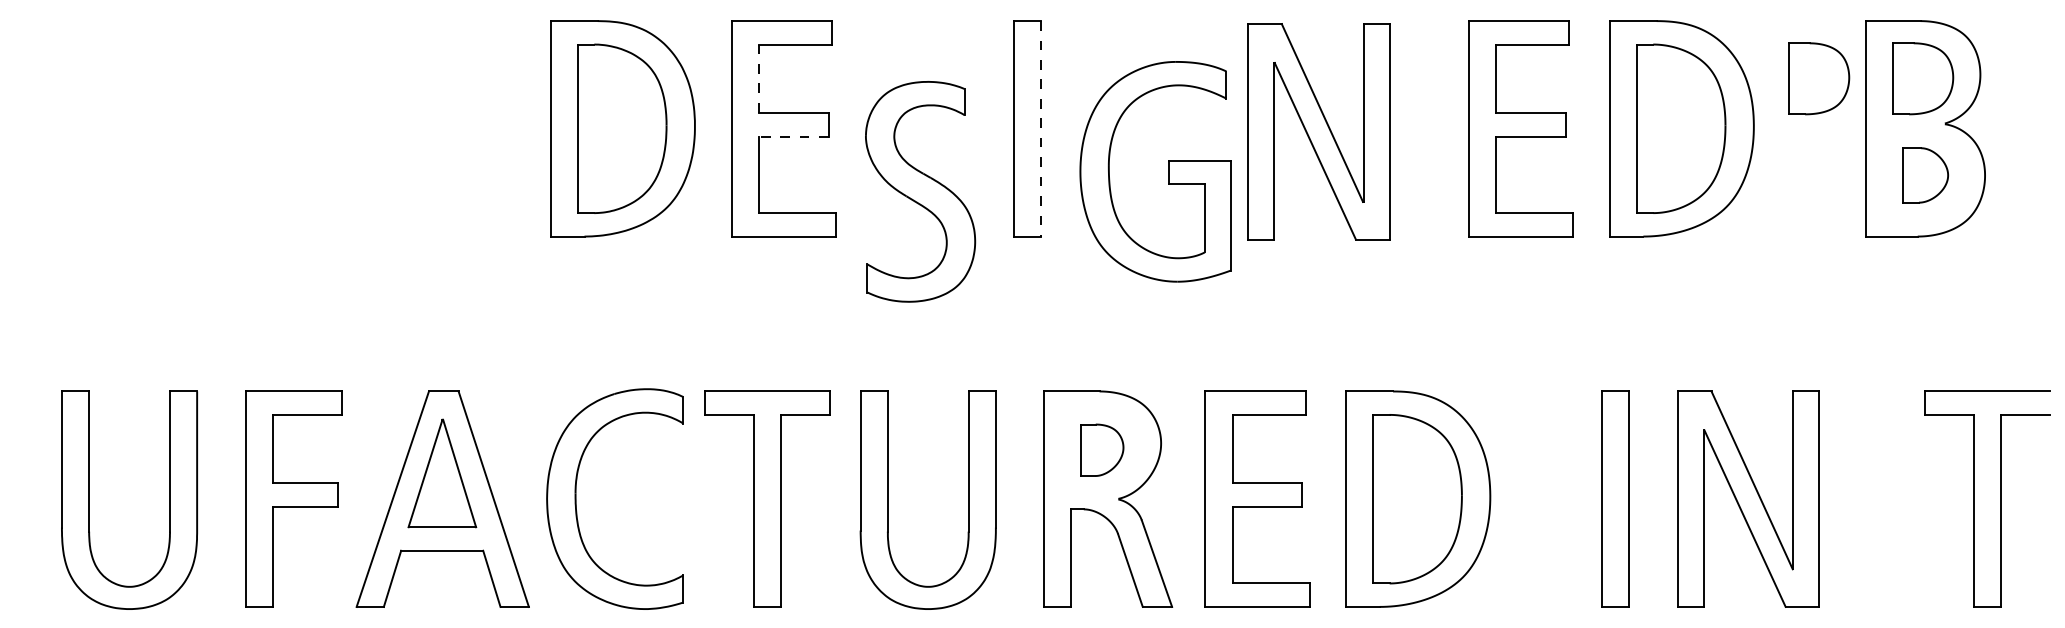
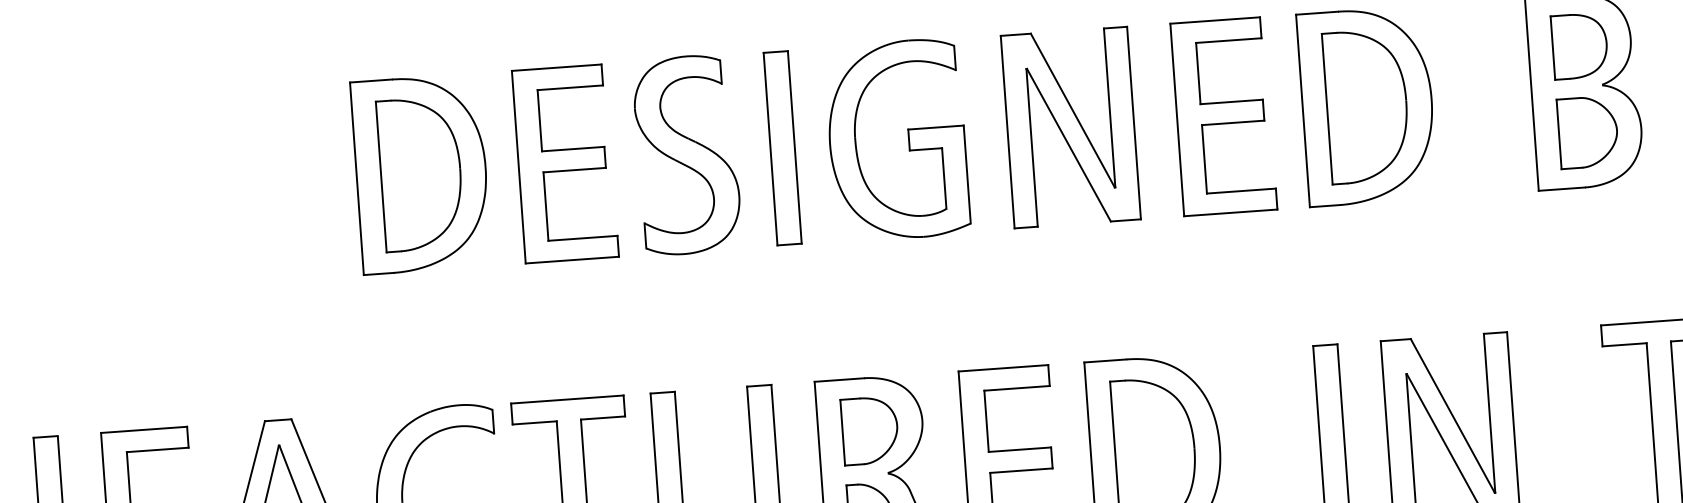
part: (1819, 78) -> (1487, 52), removed
line: (759, 79) -> (540, 121), dashed -> solid
line: (1040, 128) -> (794, 147), dashed -> solid
part: (1318, 131) -> (1070, 127), moved
line: (793, 136) -> (574, 170), dashed -> solid
part: (1168, 171) -> (908, 138), moved
part: (1925, 175) -> (1588, 132), size x1.43
part: (920, 191) -> (687, 154), moved
part: (1101, 449) -> (869, 430), size x1.43

